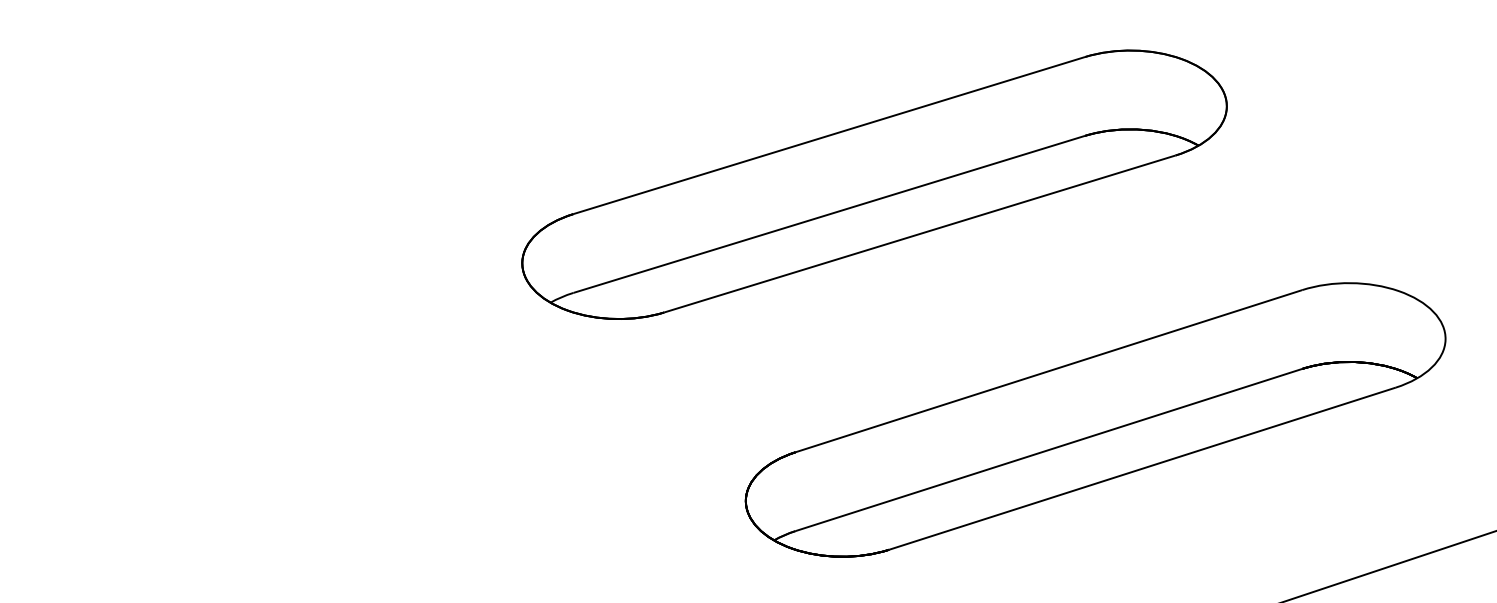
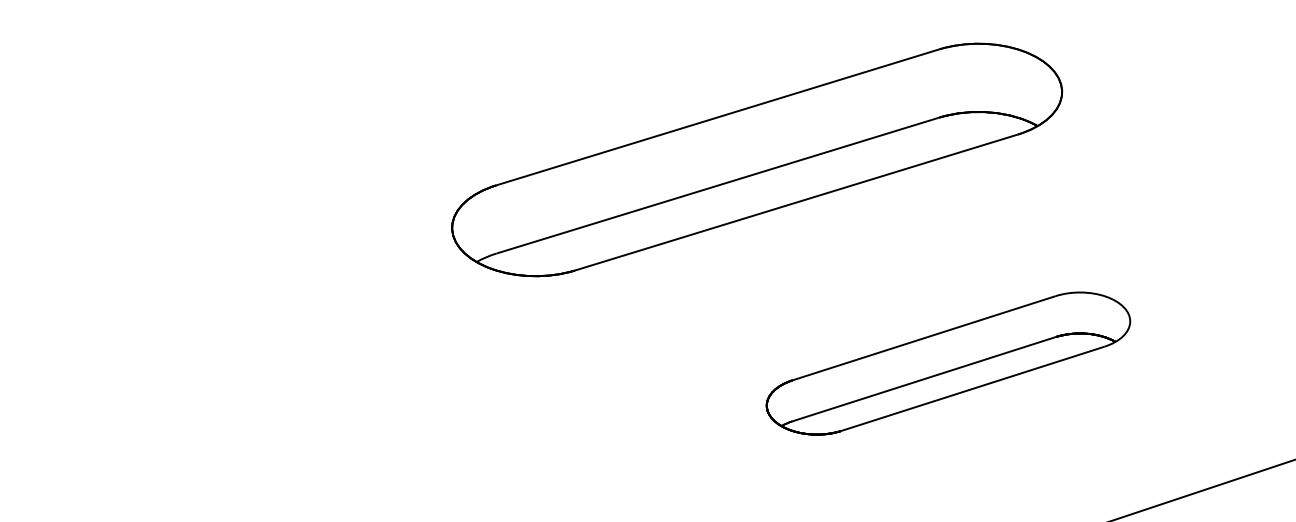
part: (1095, 419) -> (948, 363), size x0.6

